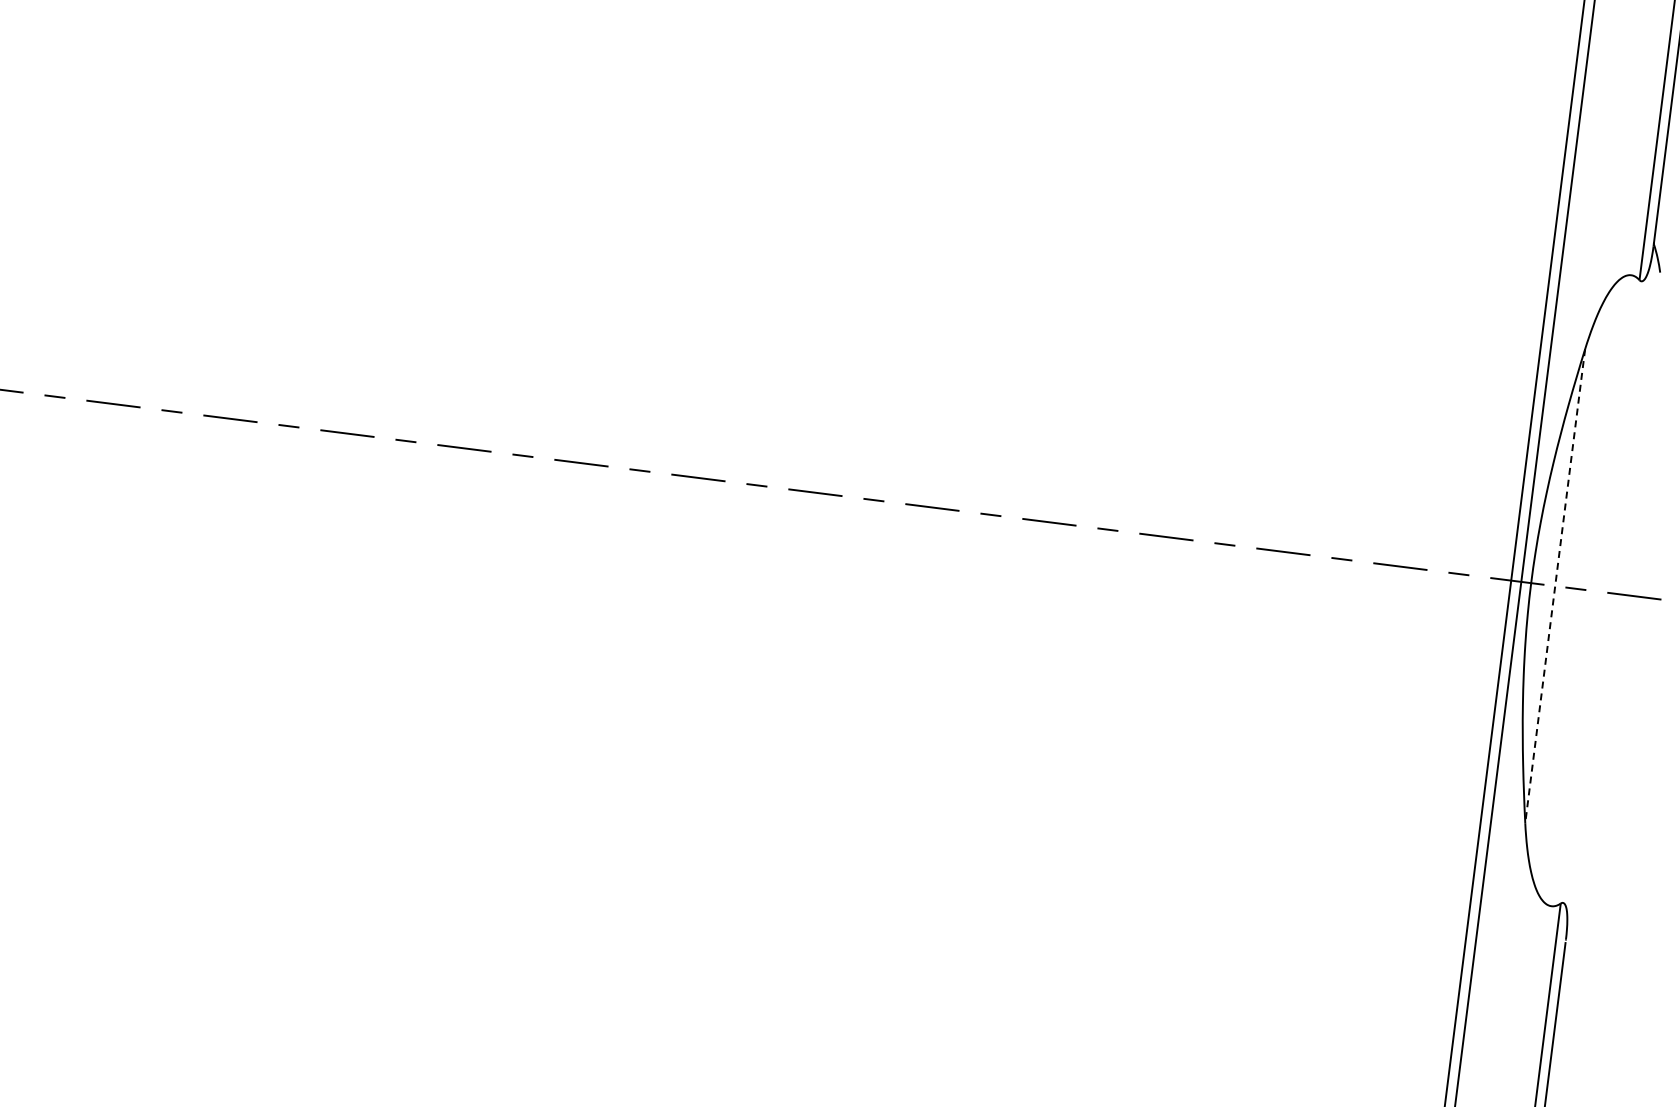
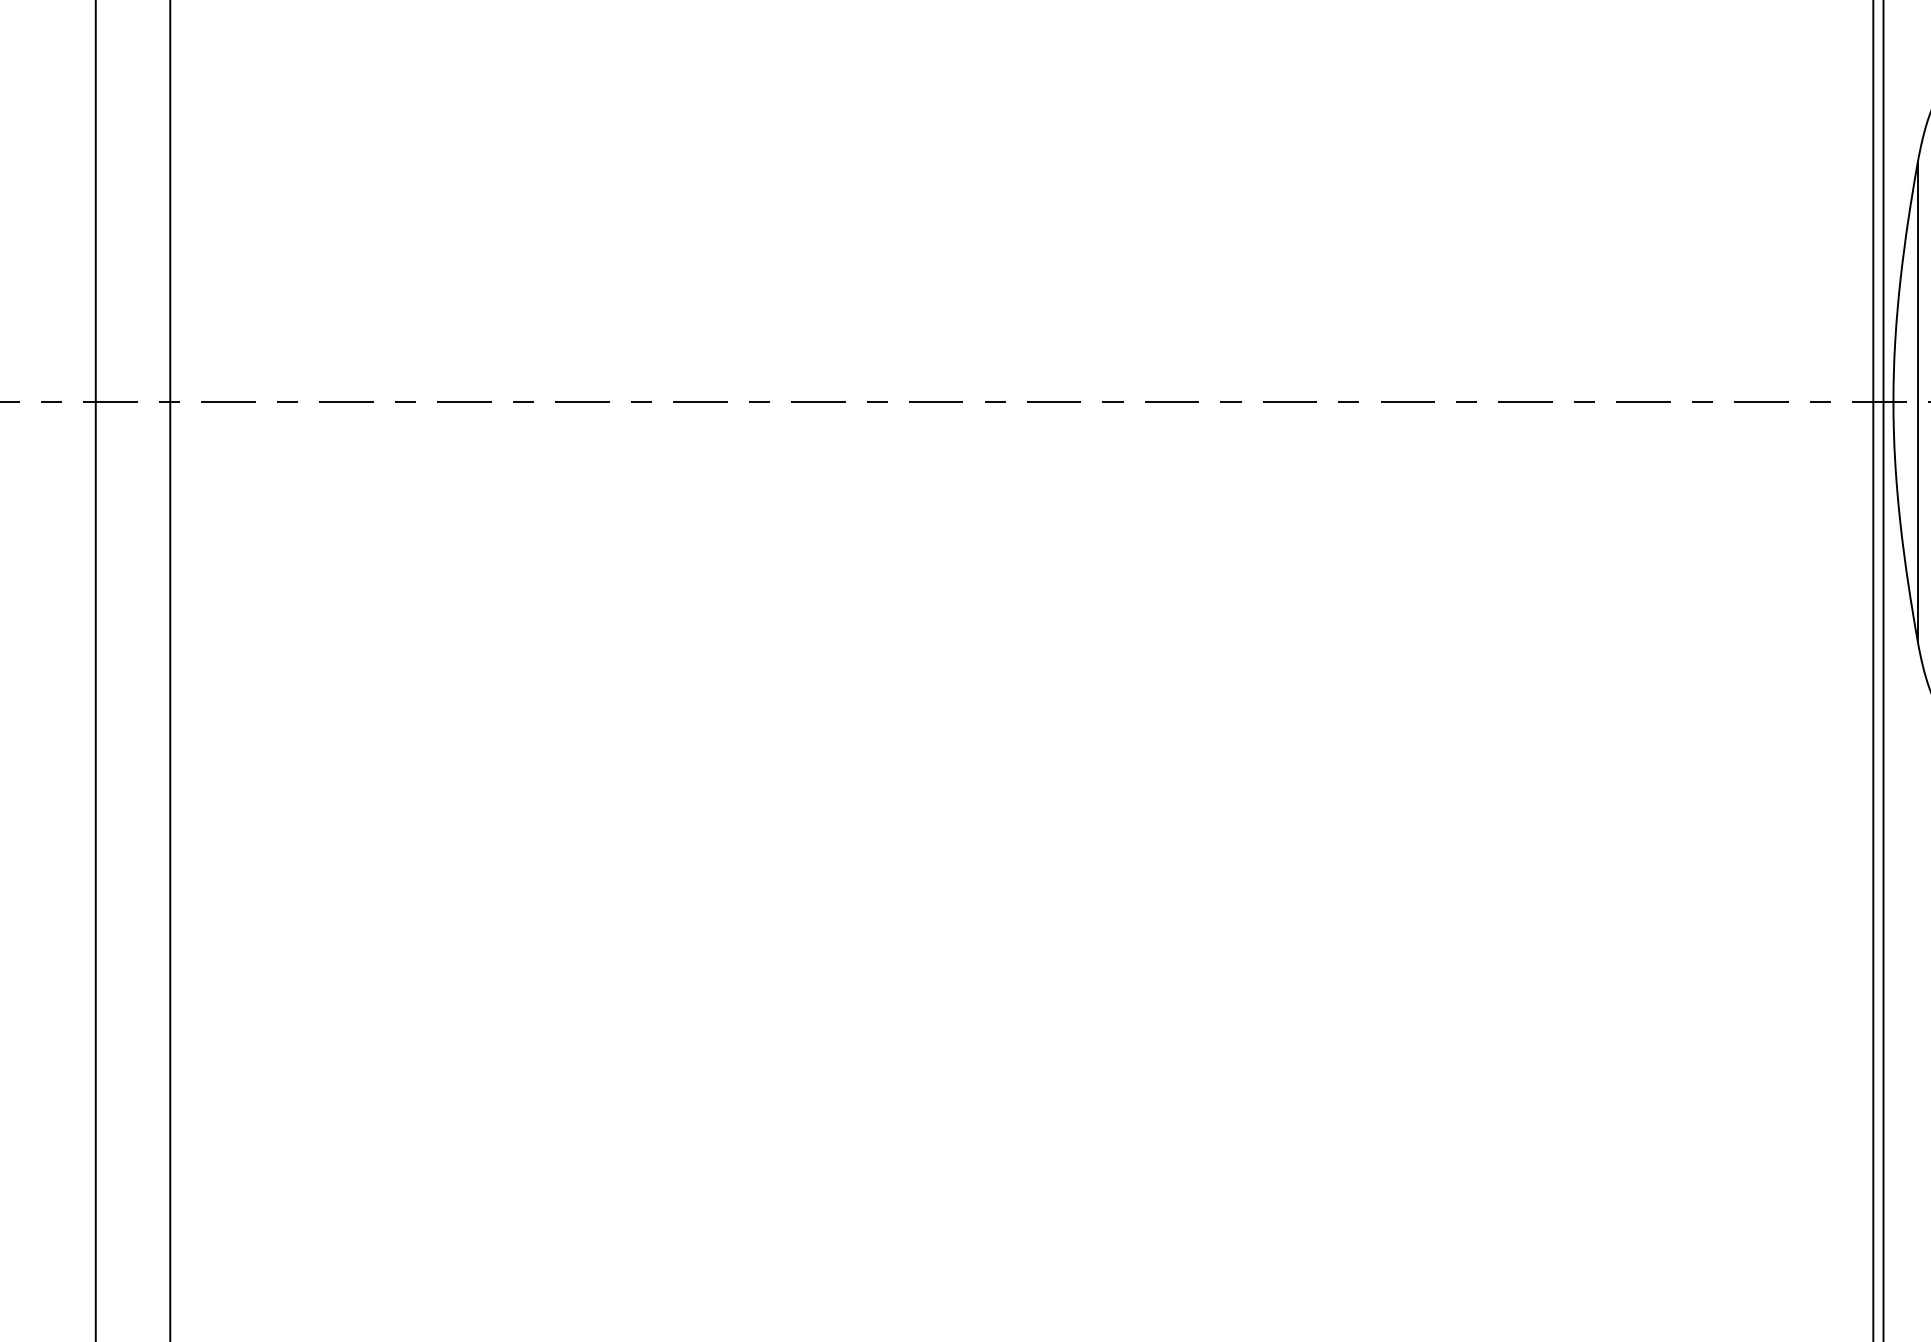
line: (1555, 585) -> (1917, 401), dashed -> solid

